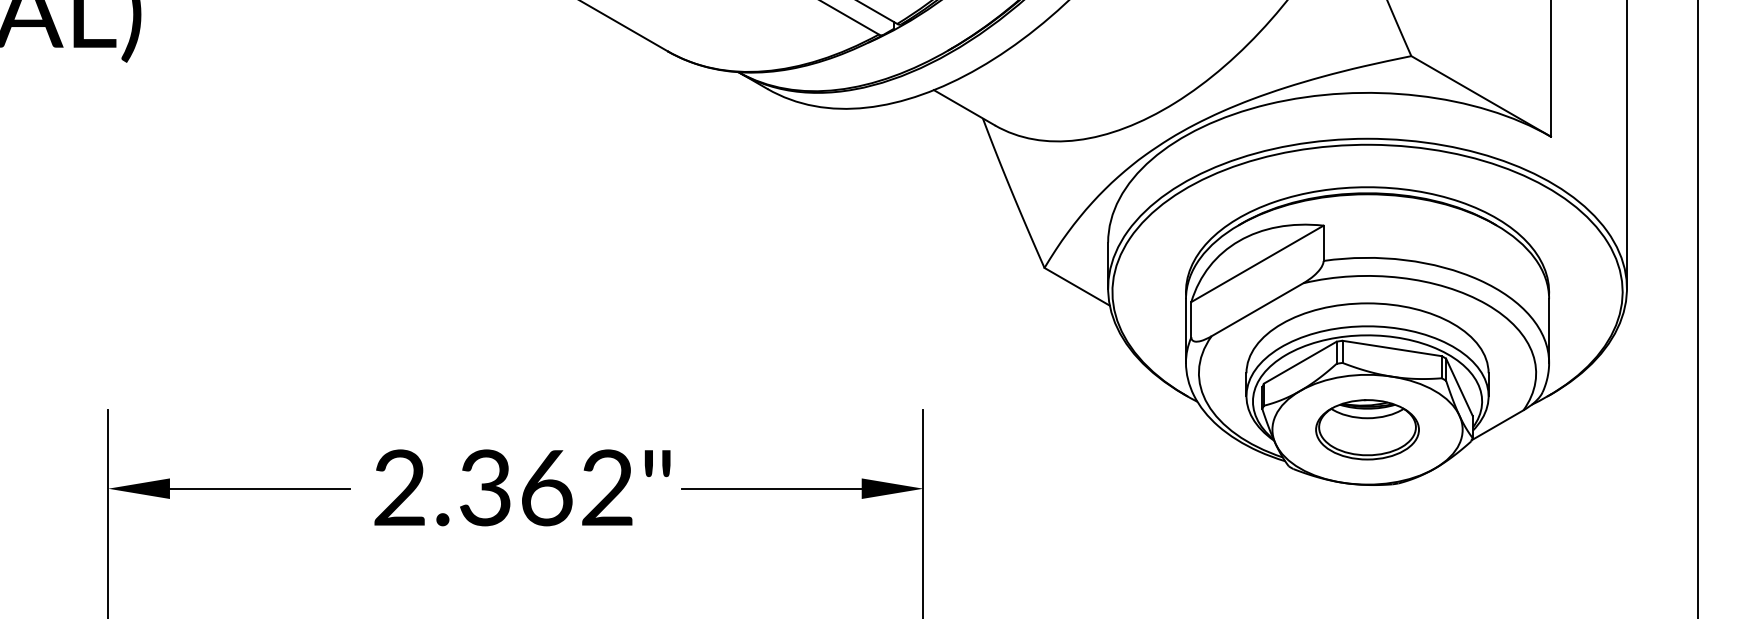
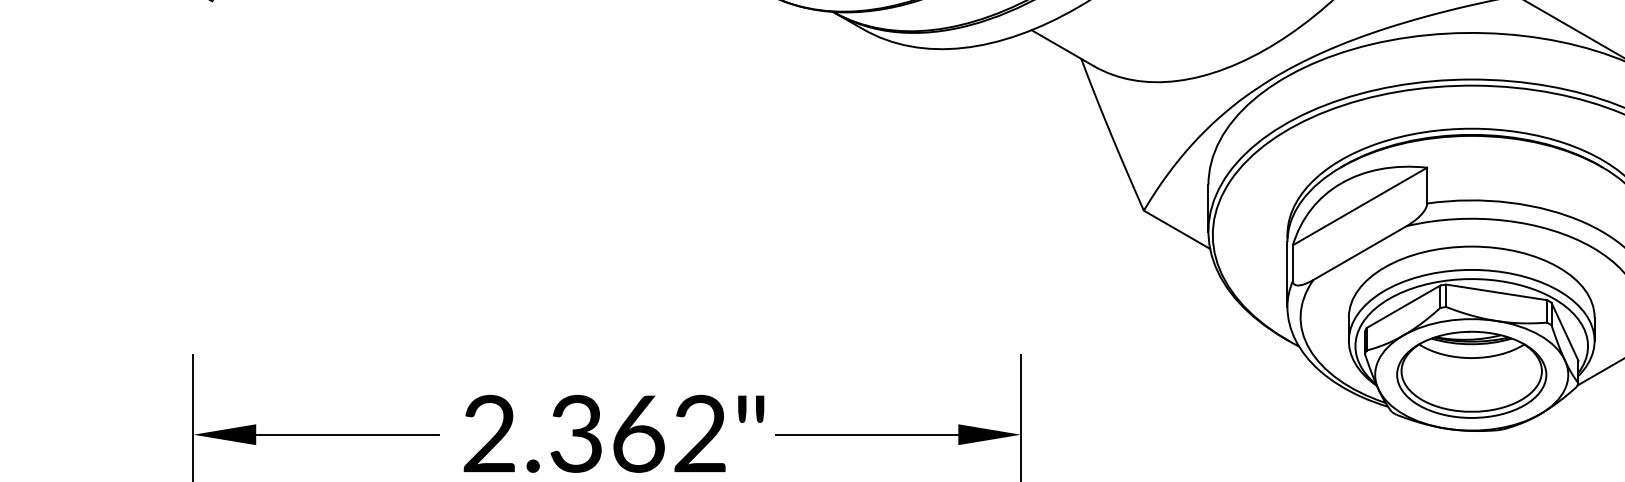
part: (1367, 429) -> (1471, 374), size x1.43

